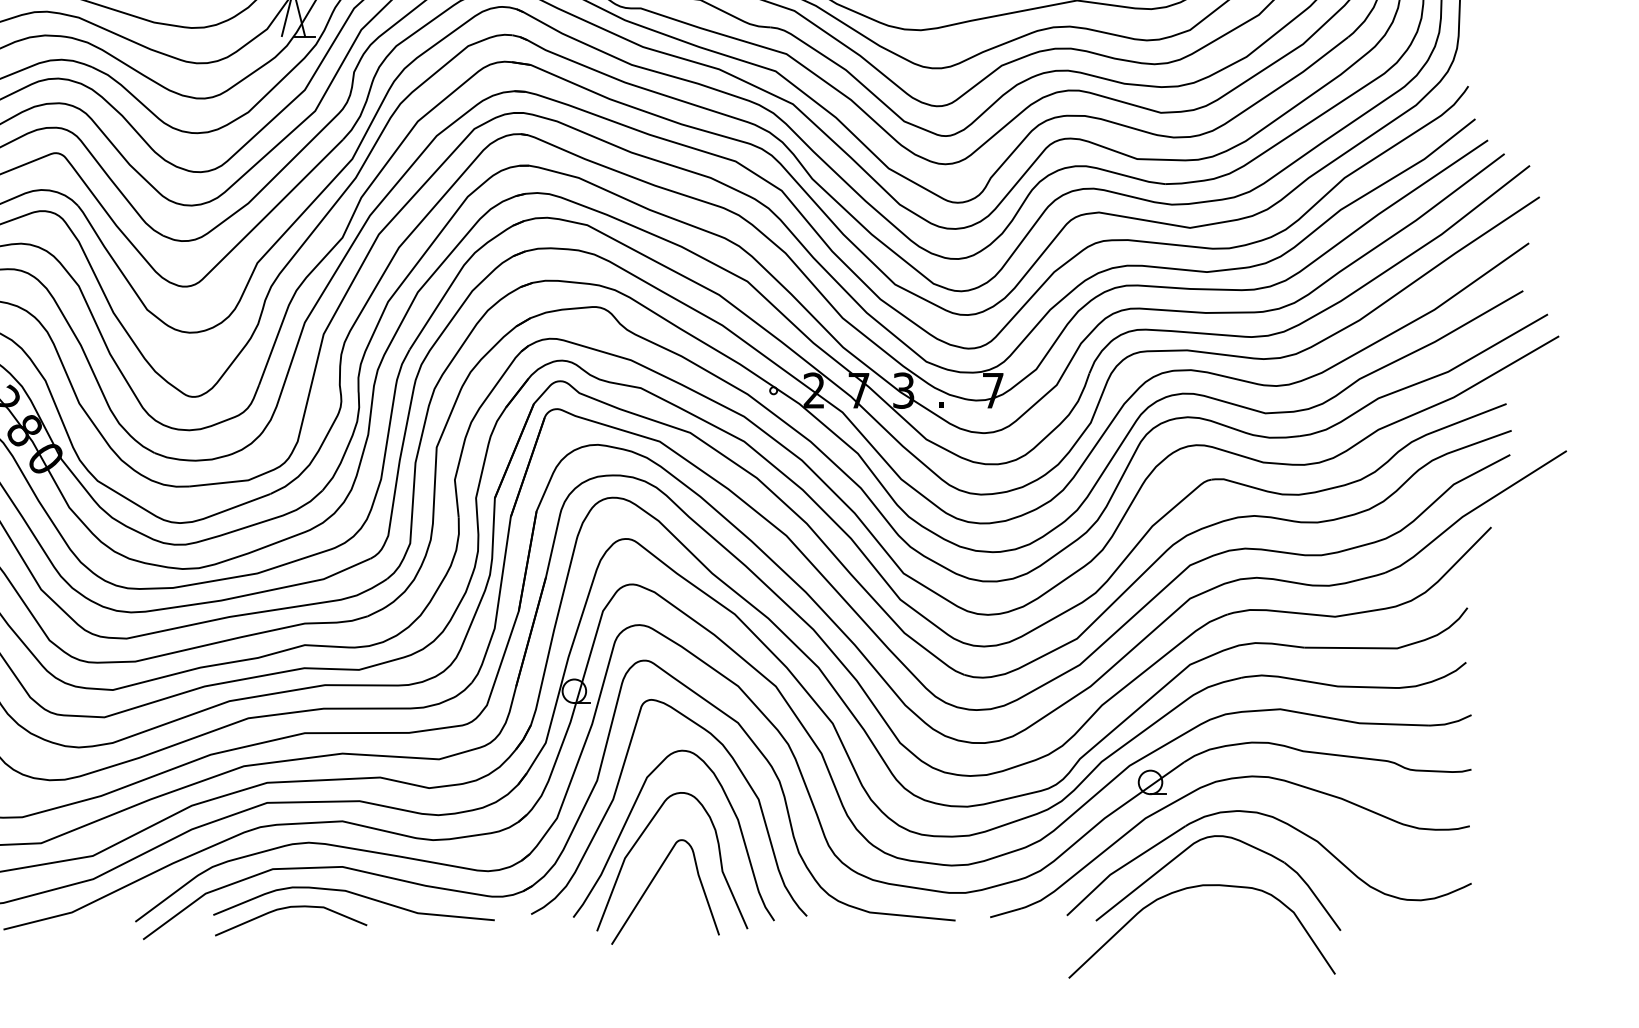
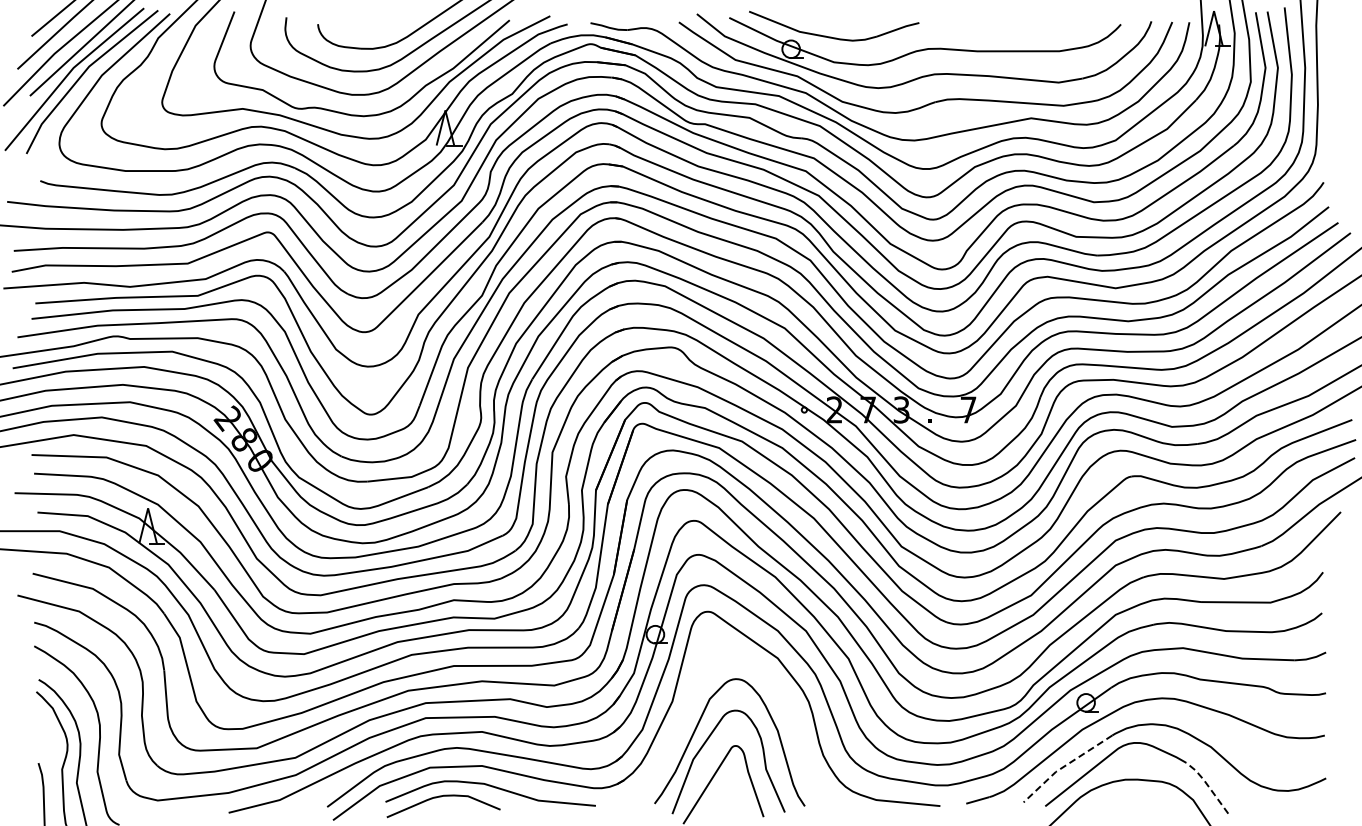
curve: (617, 791) -> (687, 709), removed
line: (1122, 867) -> (1065, 766), solid -> dashed
line: (1312, 893) -> (1207, 785), solid -> dashed

